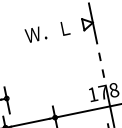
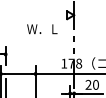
text: (47, 32) -> (42, 29), moved

